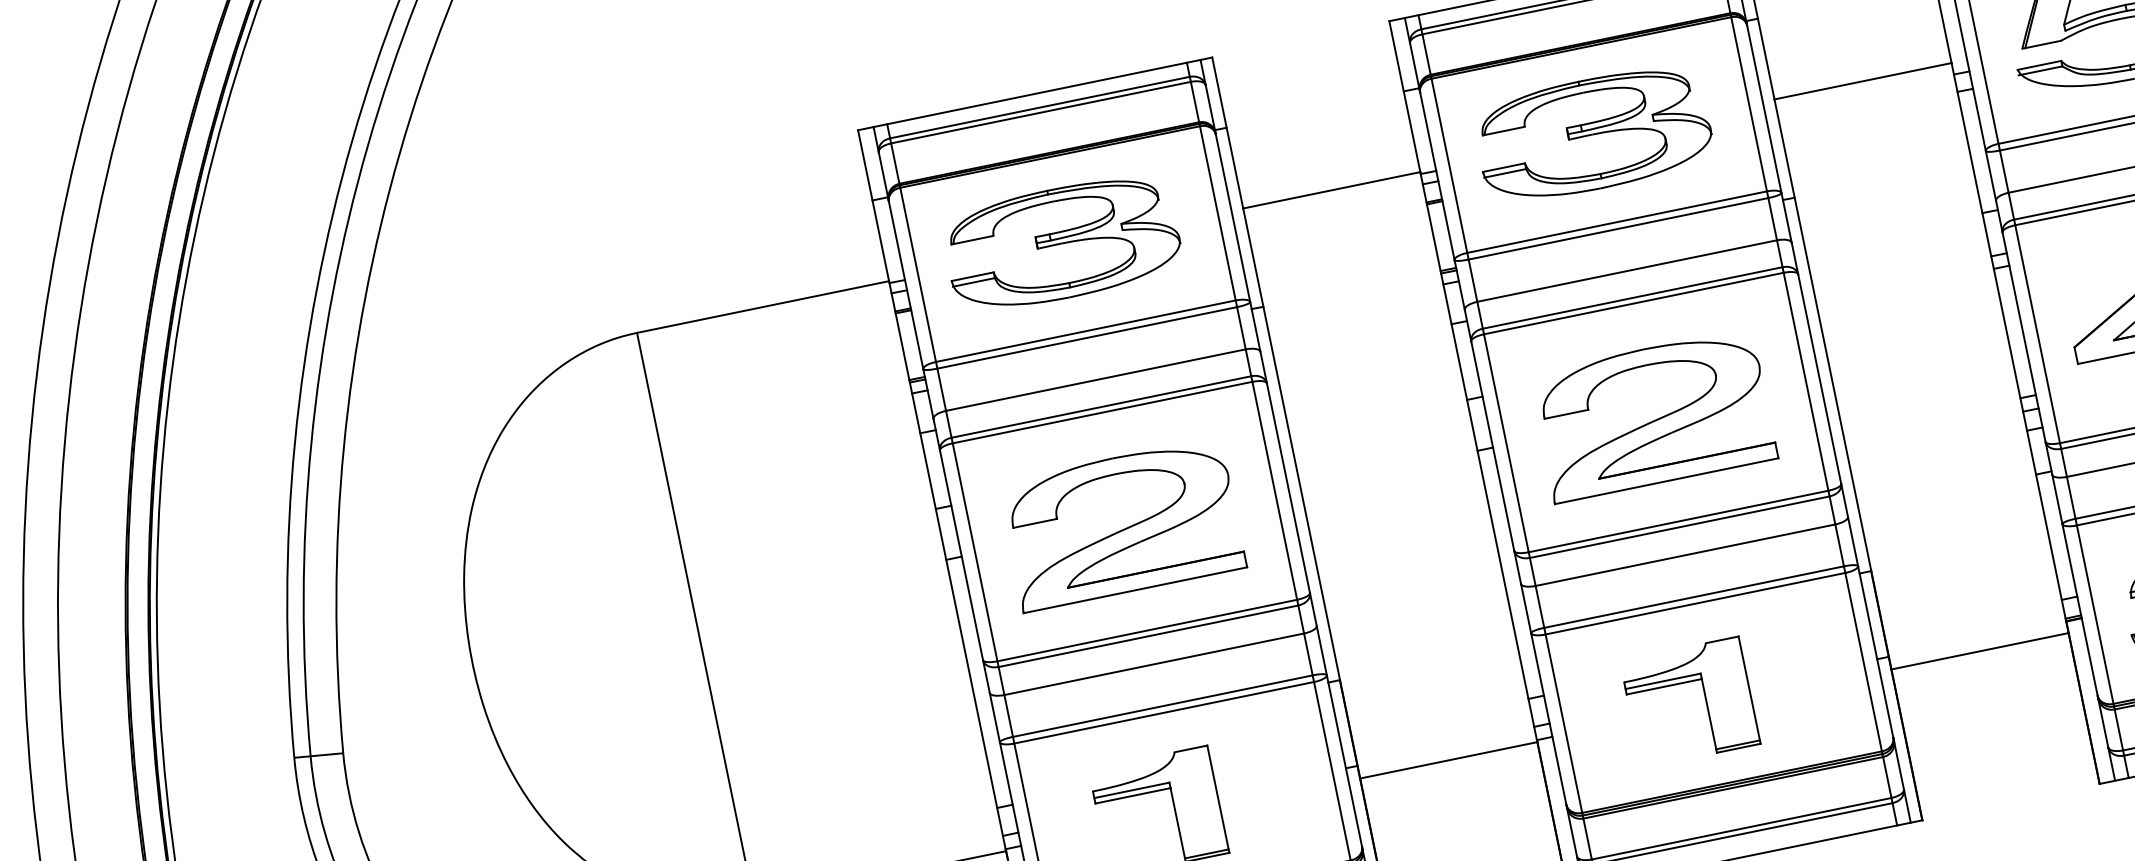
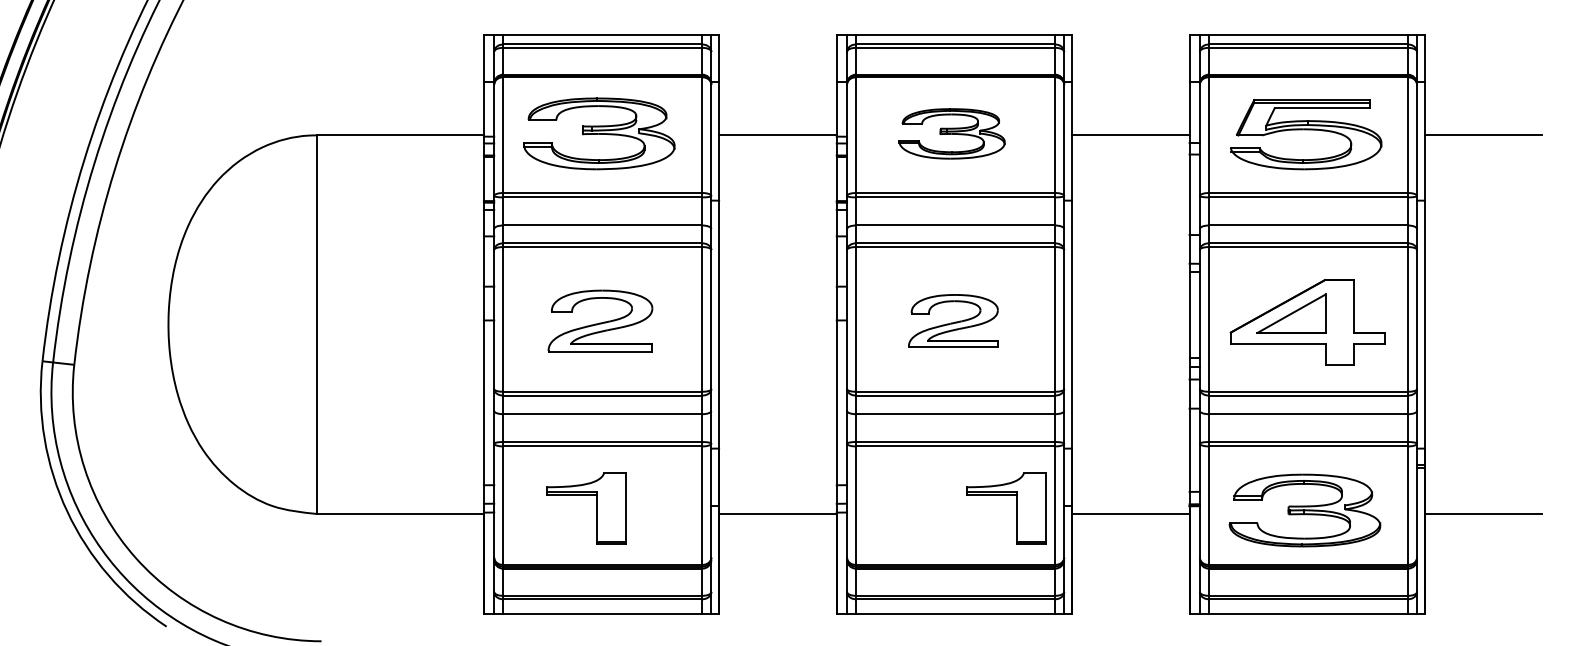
part: (1592, 133) -> (951, 133), size x0.7
part: (1653, 414) -> (953, 320), size x0.6
part: (1121, 523) -> (600, 320), size x0.7
part: (1705, 699) -> (1016, 508), moved

